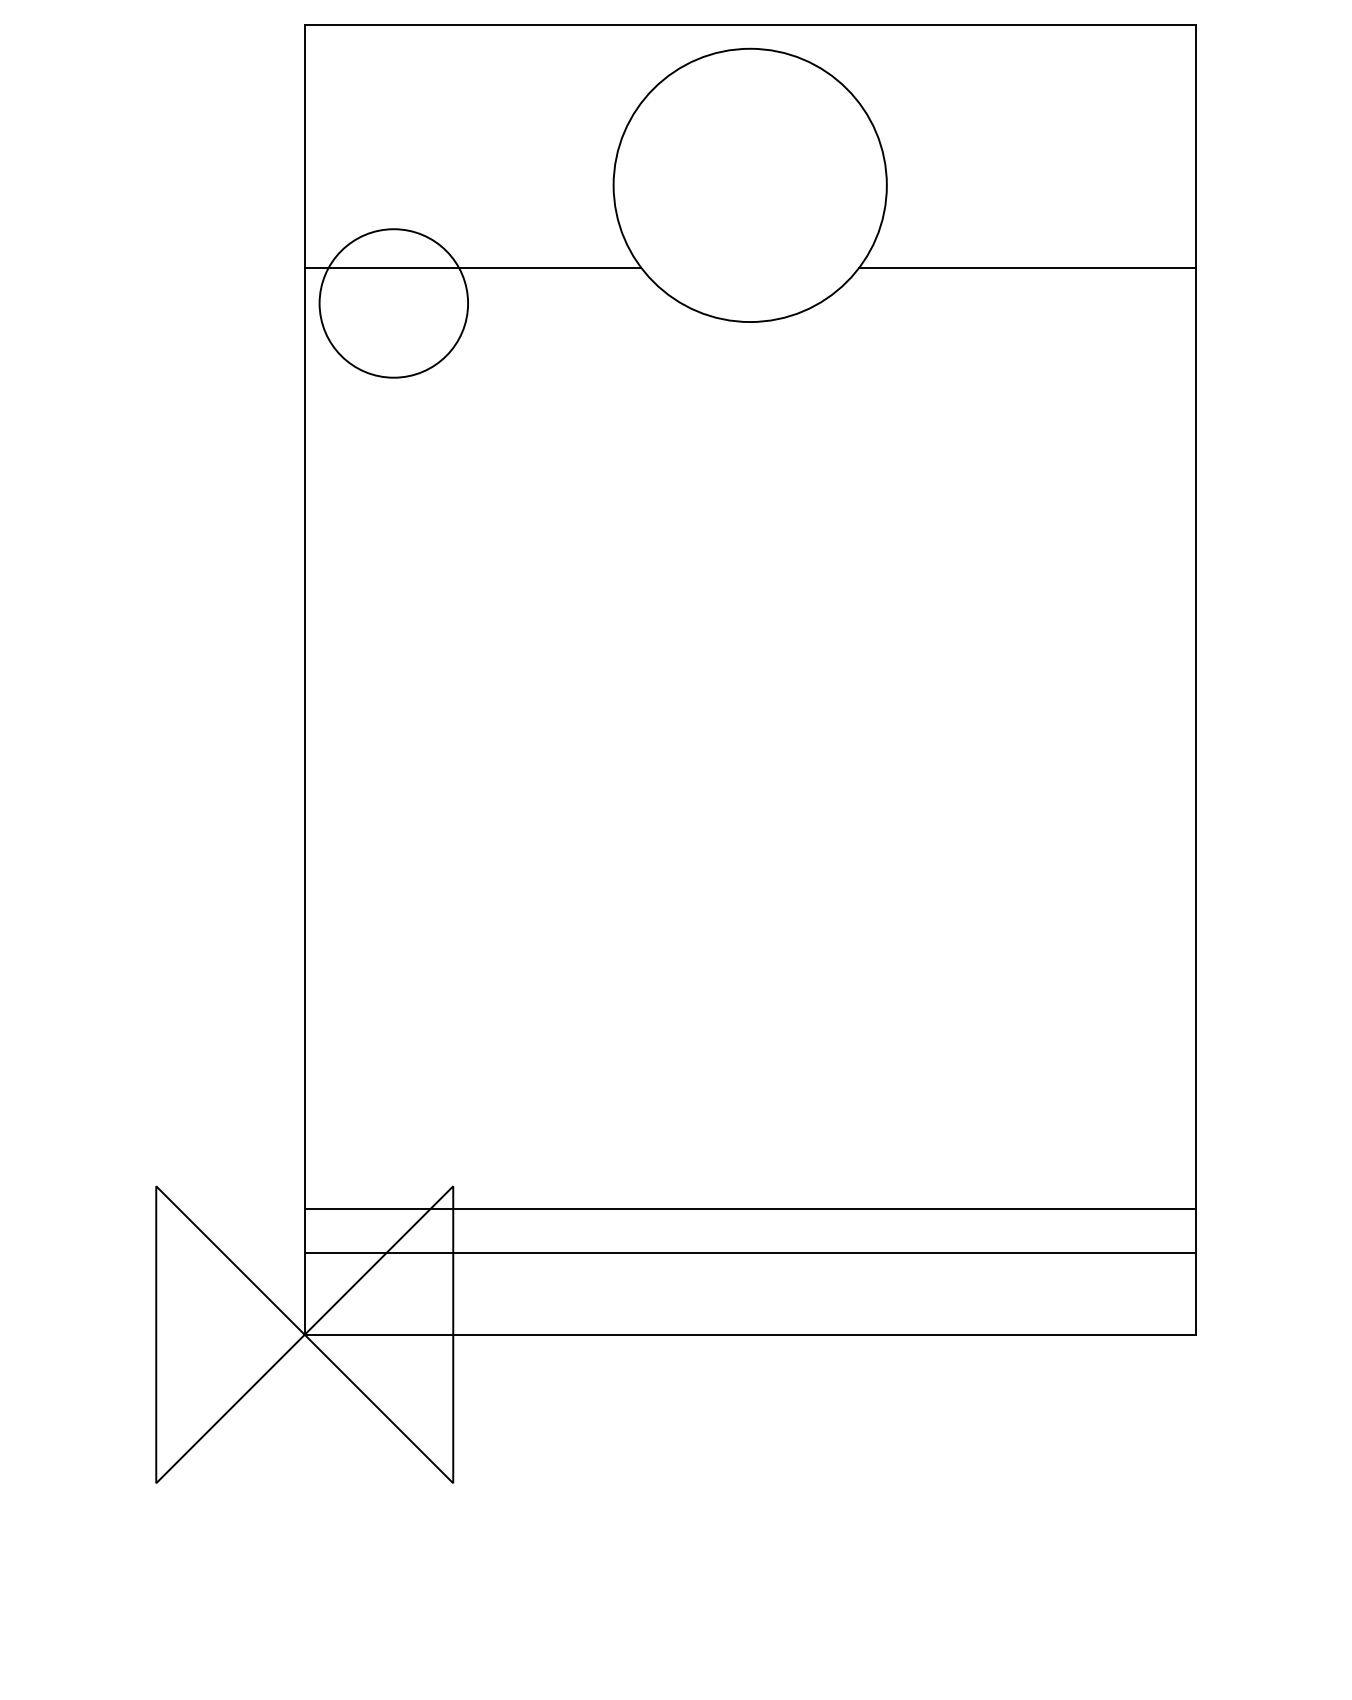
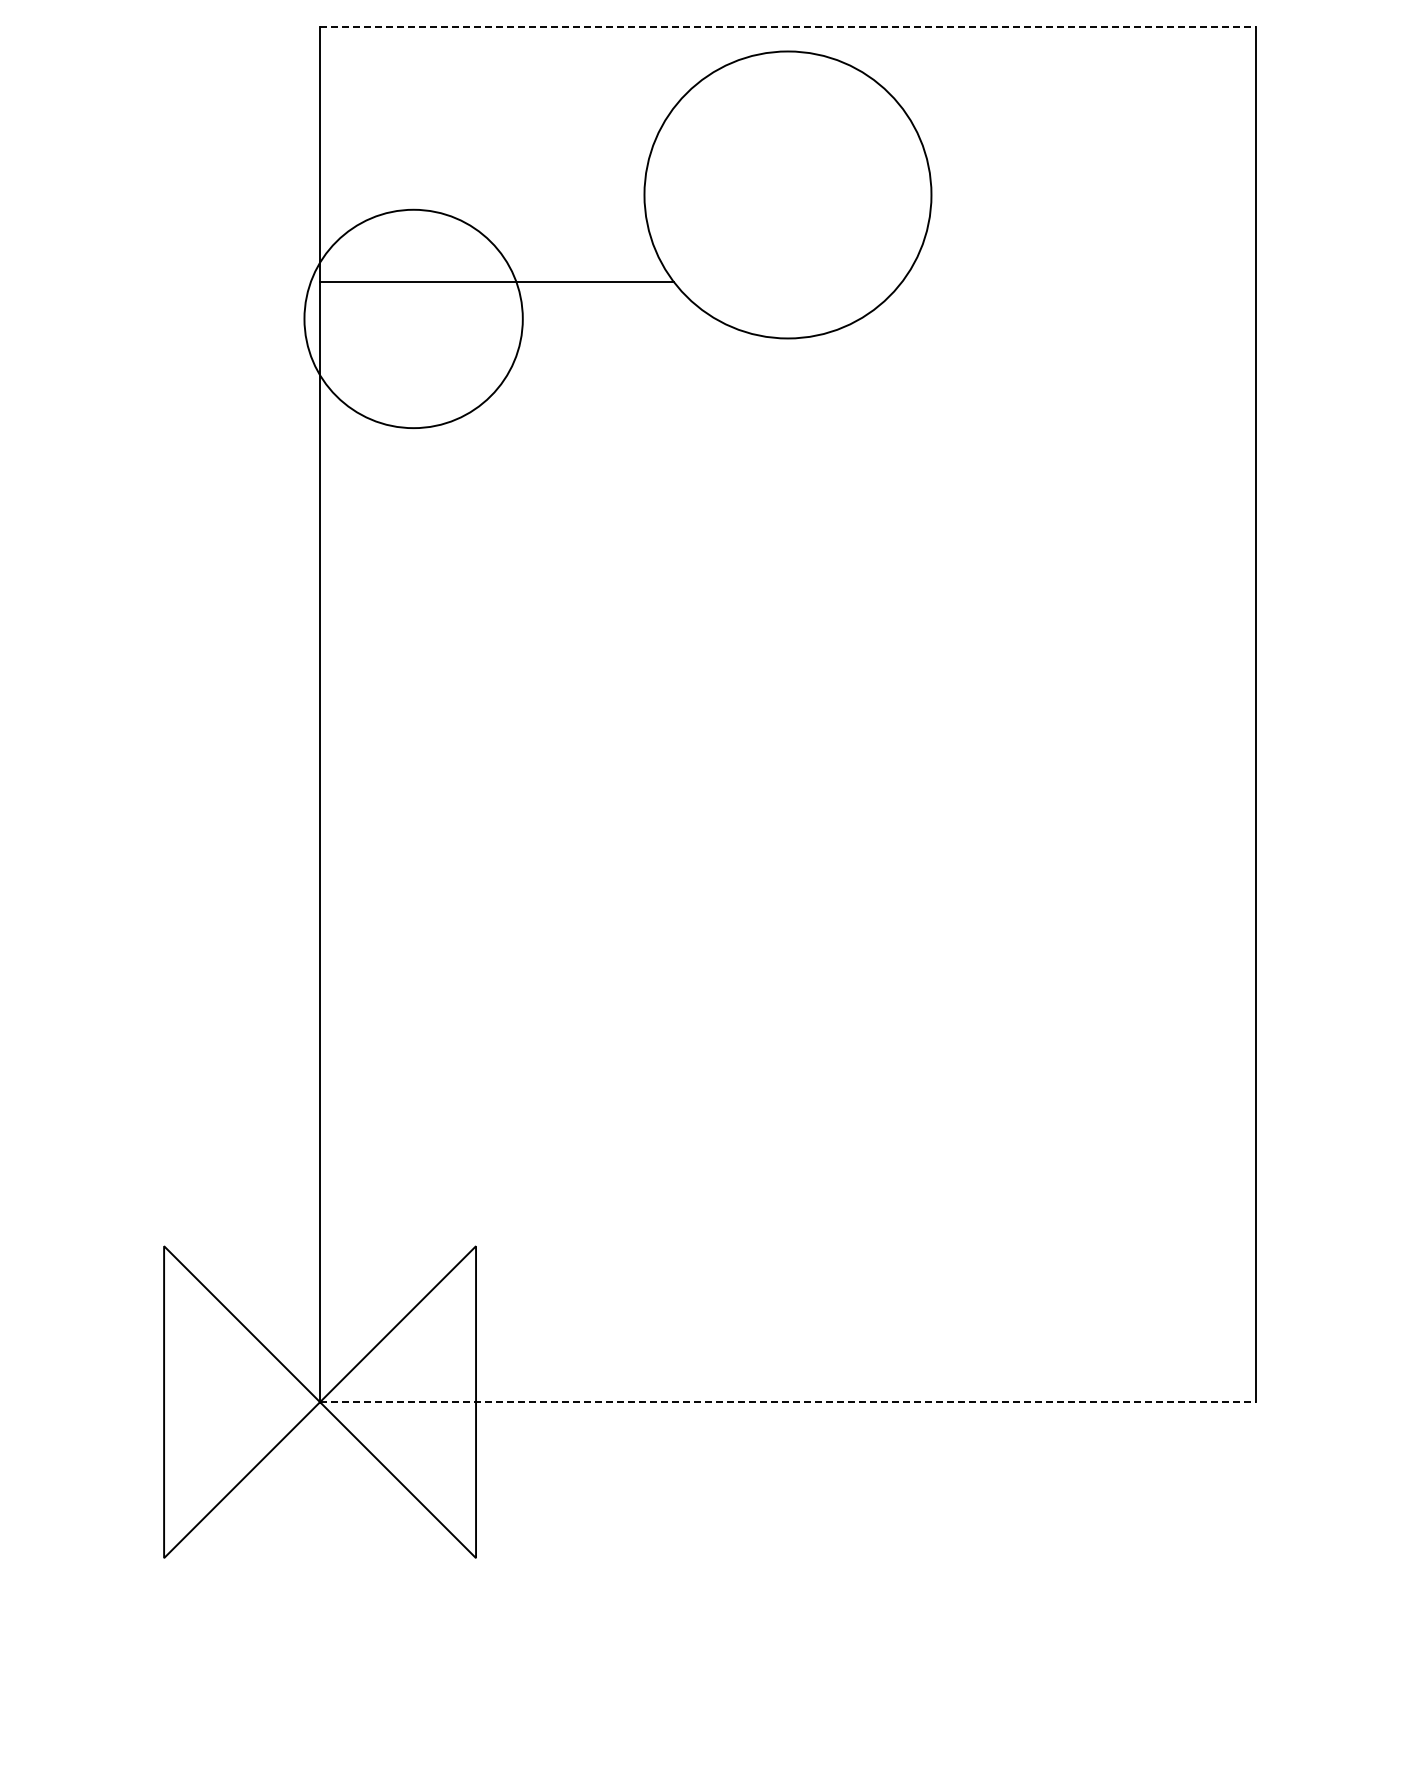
line: (749, 25) -> (787, 26), solid -> dashed
line: (1026, 267) -> (1078, 281), removed
circle: (393, 303) -> (413, 318), size x1.4
line: (749, 1208) -> (787, 1269), removed
line: (749, 1253) -> (787, 1316), removed
line: (749, 1335) -> (787, 1402), solid -> dashed

